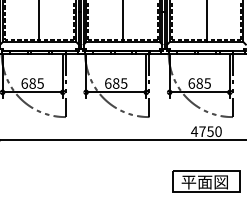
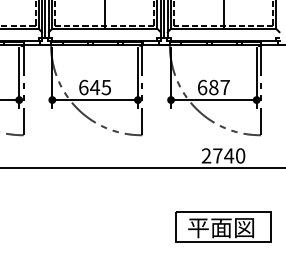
text: (115, 83) -> (94, 87), 685 -> 645
text: (207, 83) -> (224, 87), 685 -> 687
text: (202, 131) -> (217, 155), 4750 -> 2740

